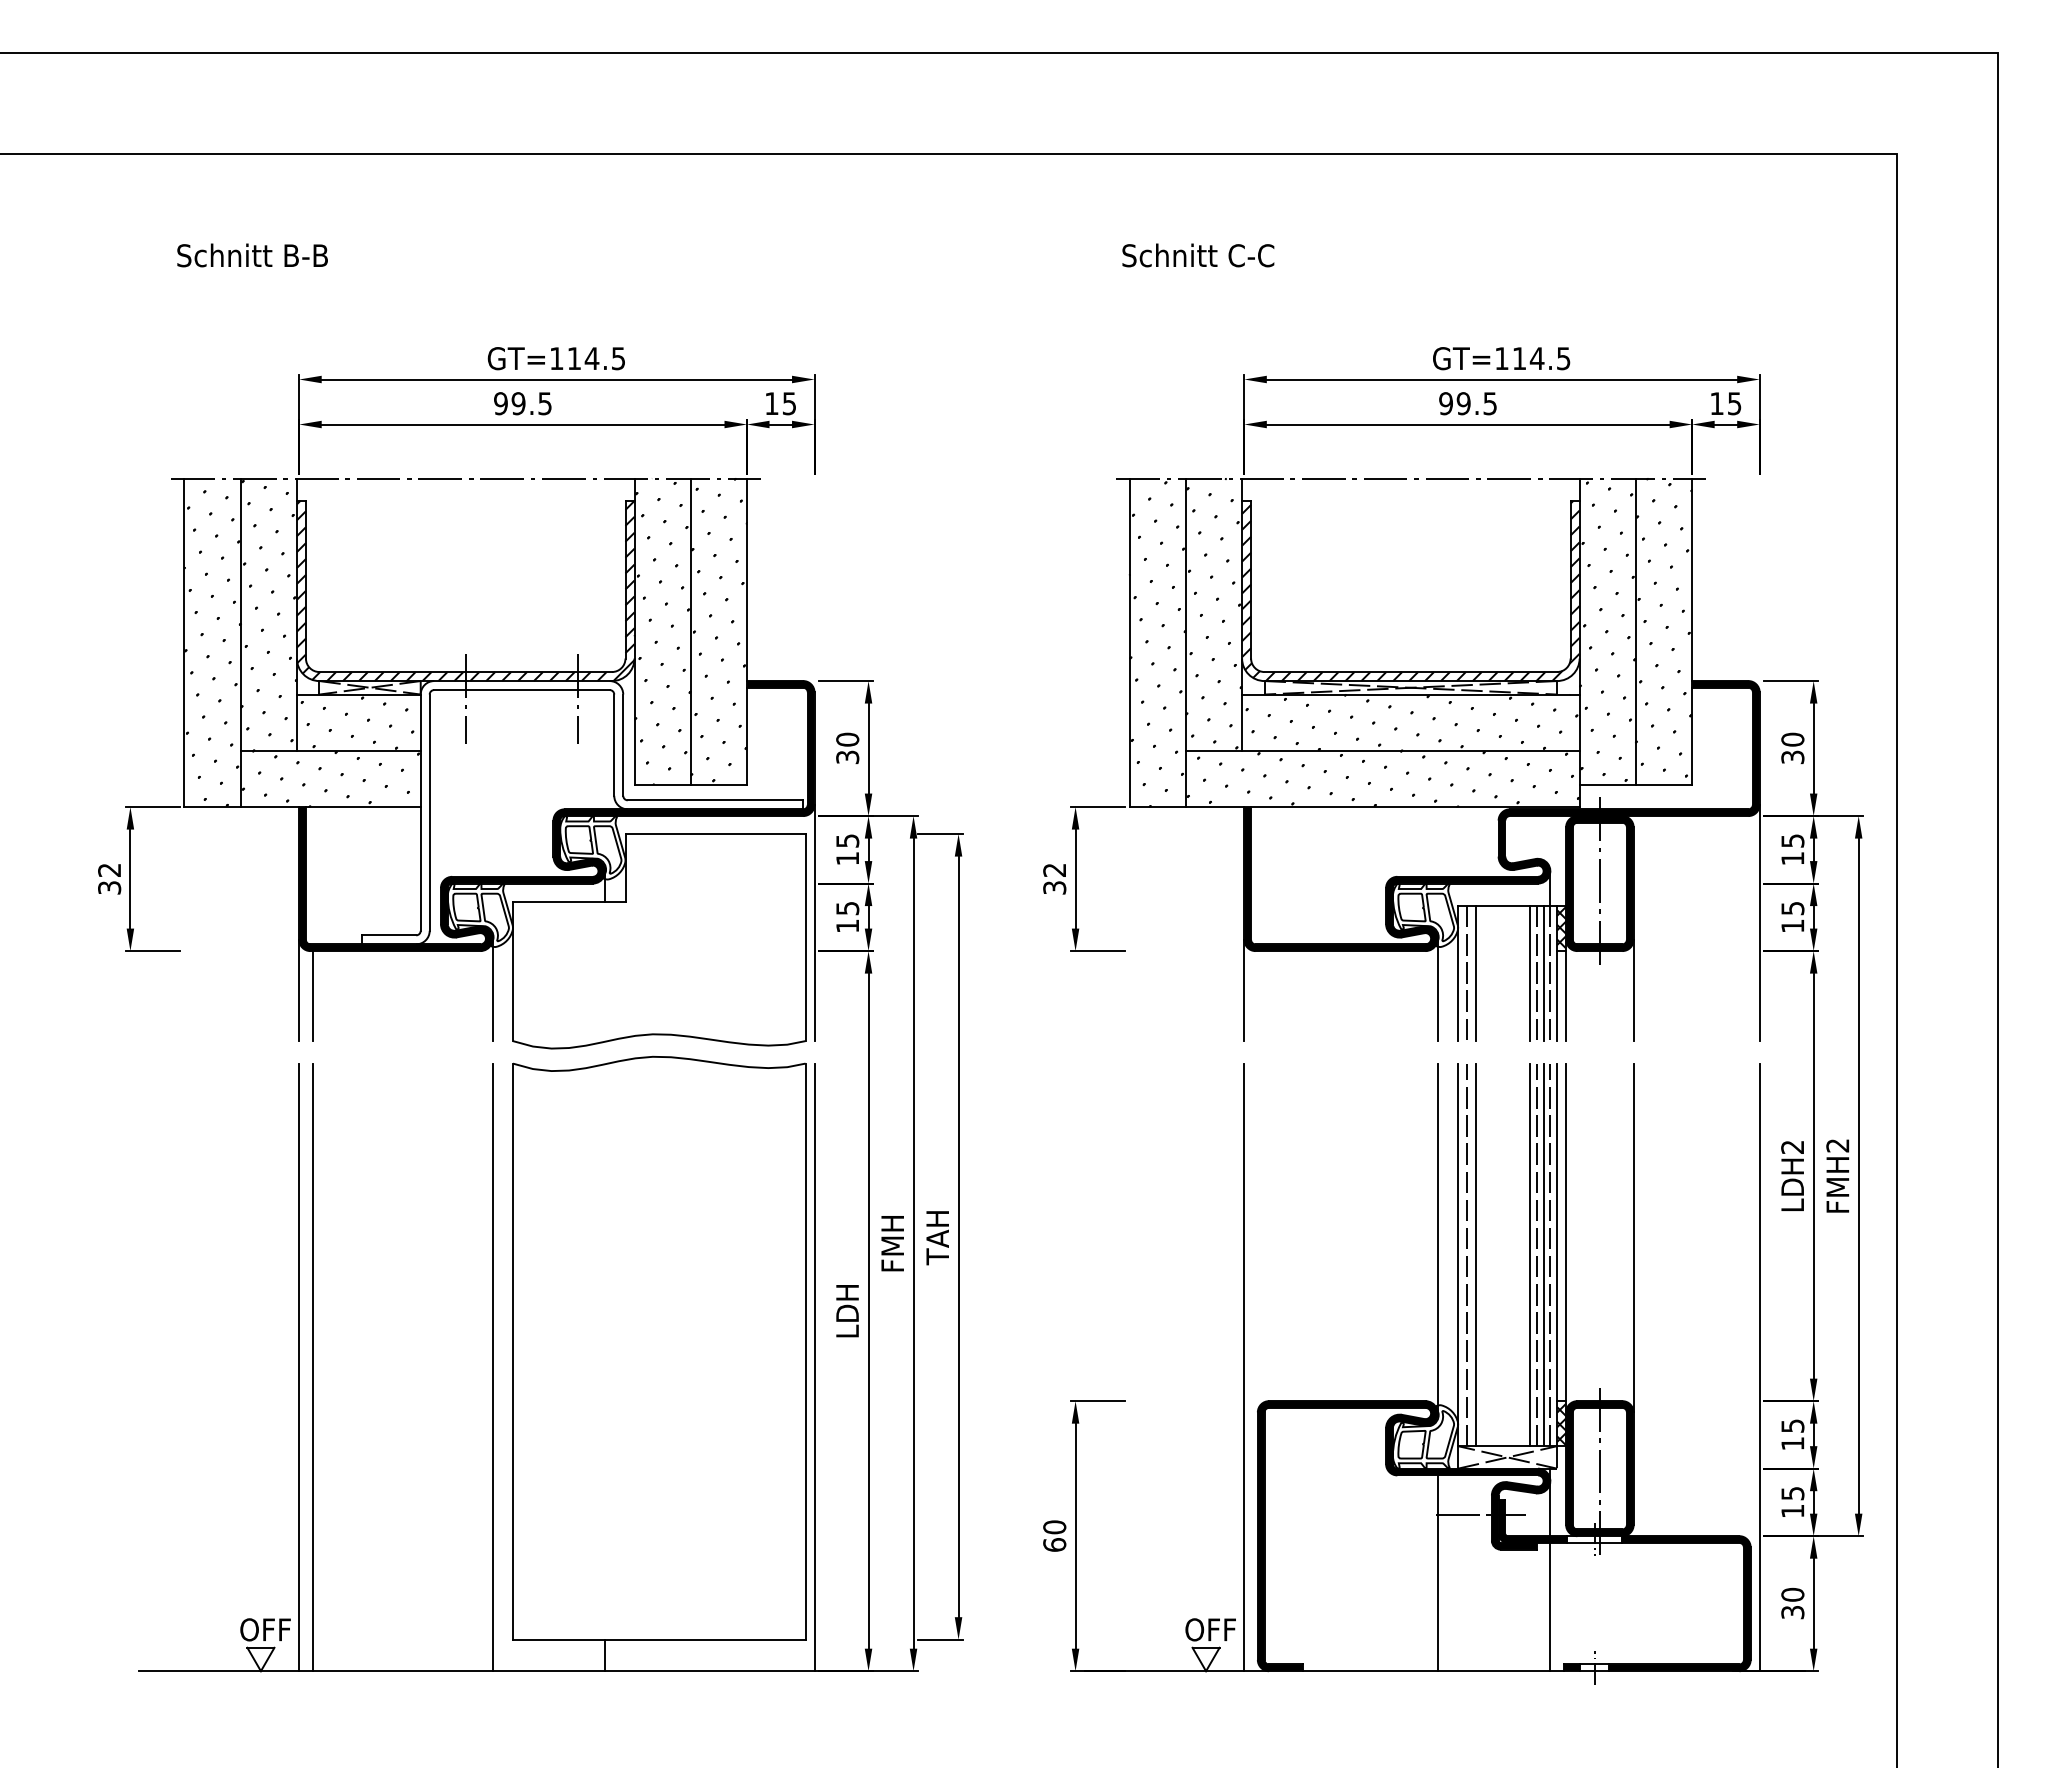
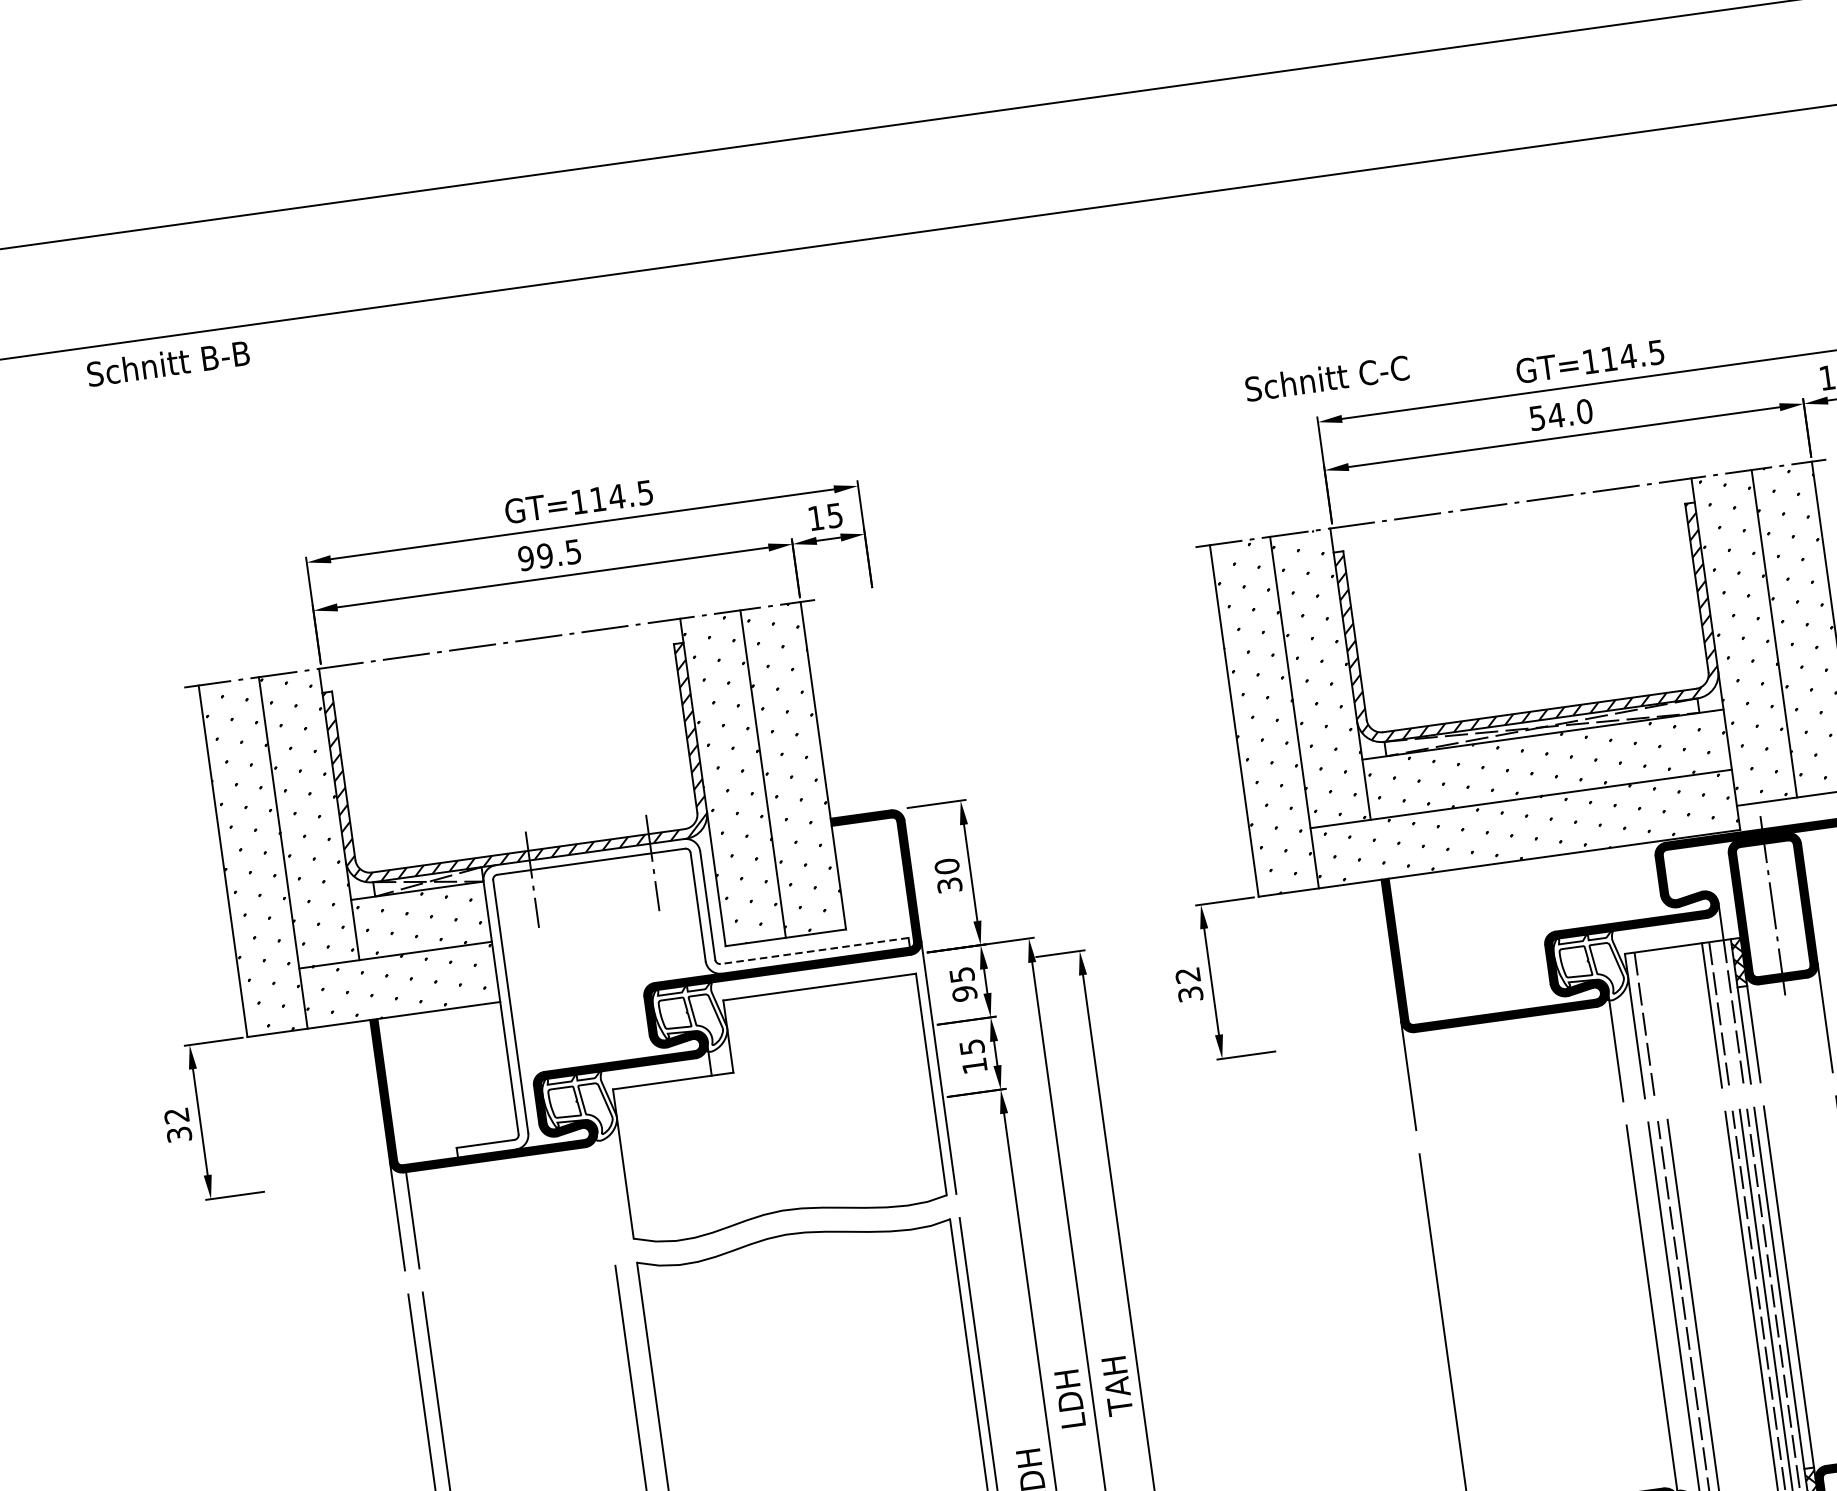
text: (252, 255) -> (168, 363), moved
text: (1198, 255) -> (1327, 378), moved
text: (1468, 403) -> (1561, 414), 99.5 -> 54.0
line: (715, 800) -> (814, 951), solid -> dashed
text: (847, 858) -> (964, 993), 15 -> 95
line: (1476, 973) -> (1654, 1023), removed
line: (1543, 973) -> (1726, 1013), removed
line: (492, 989) -> (604, 1186), removed
text: (892, 1243) -> (1069, 1398), FMH -> LDH

